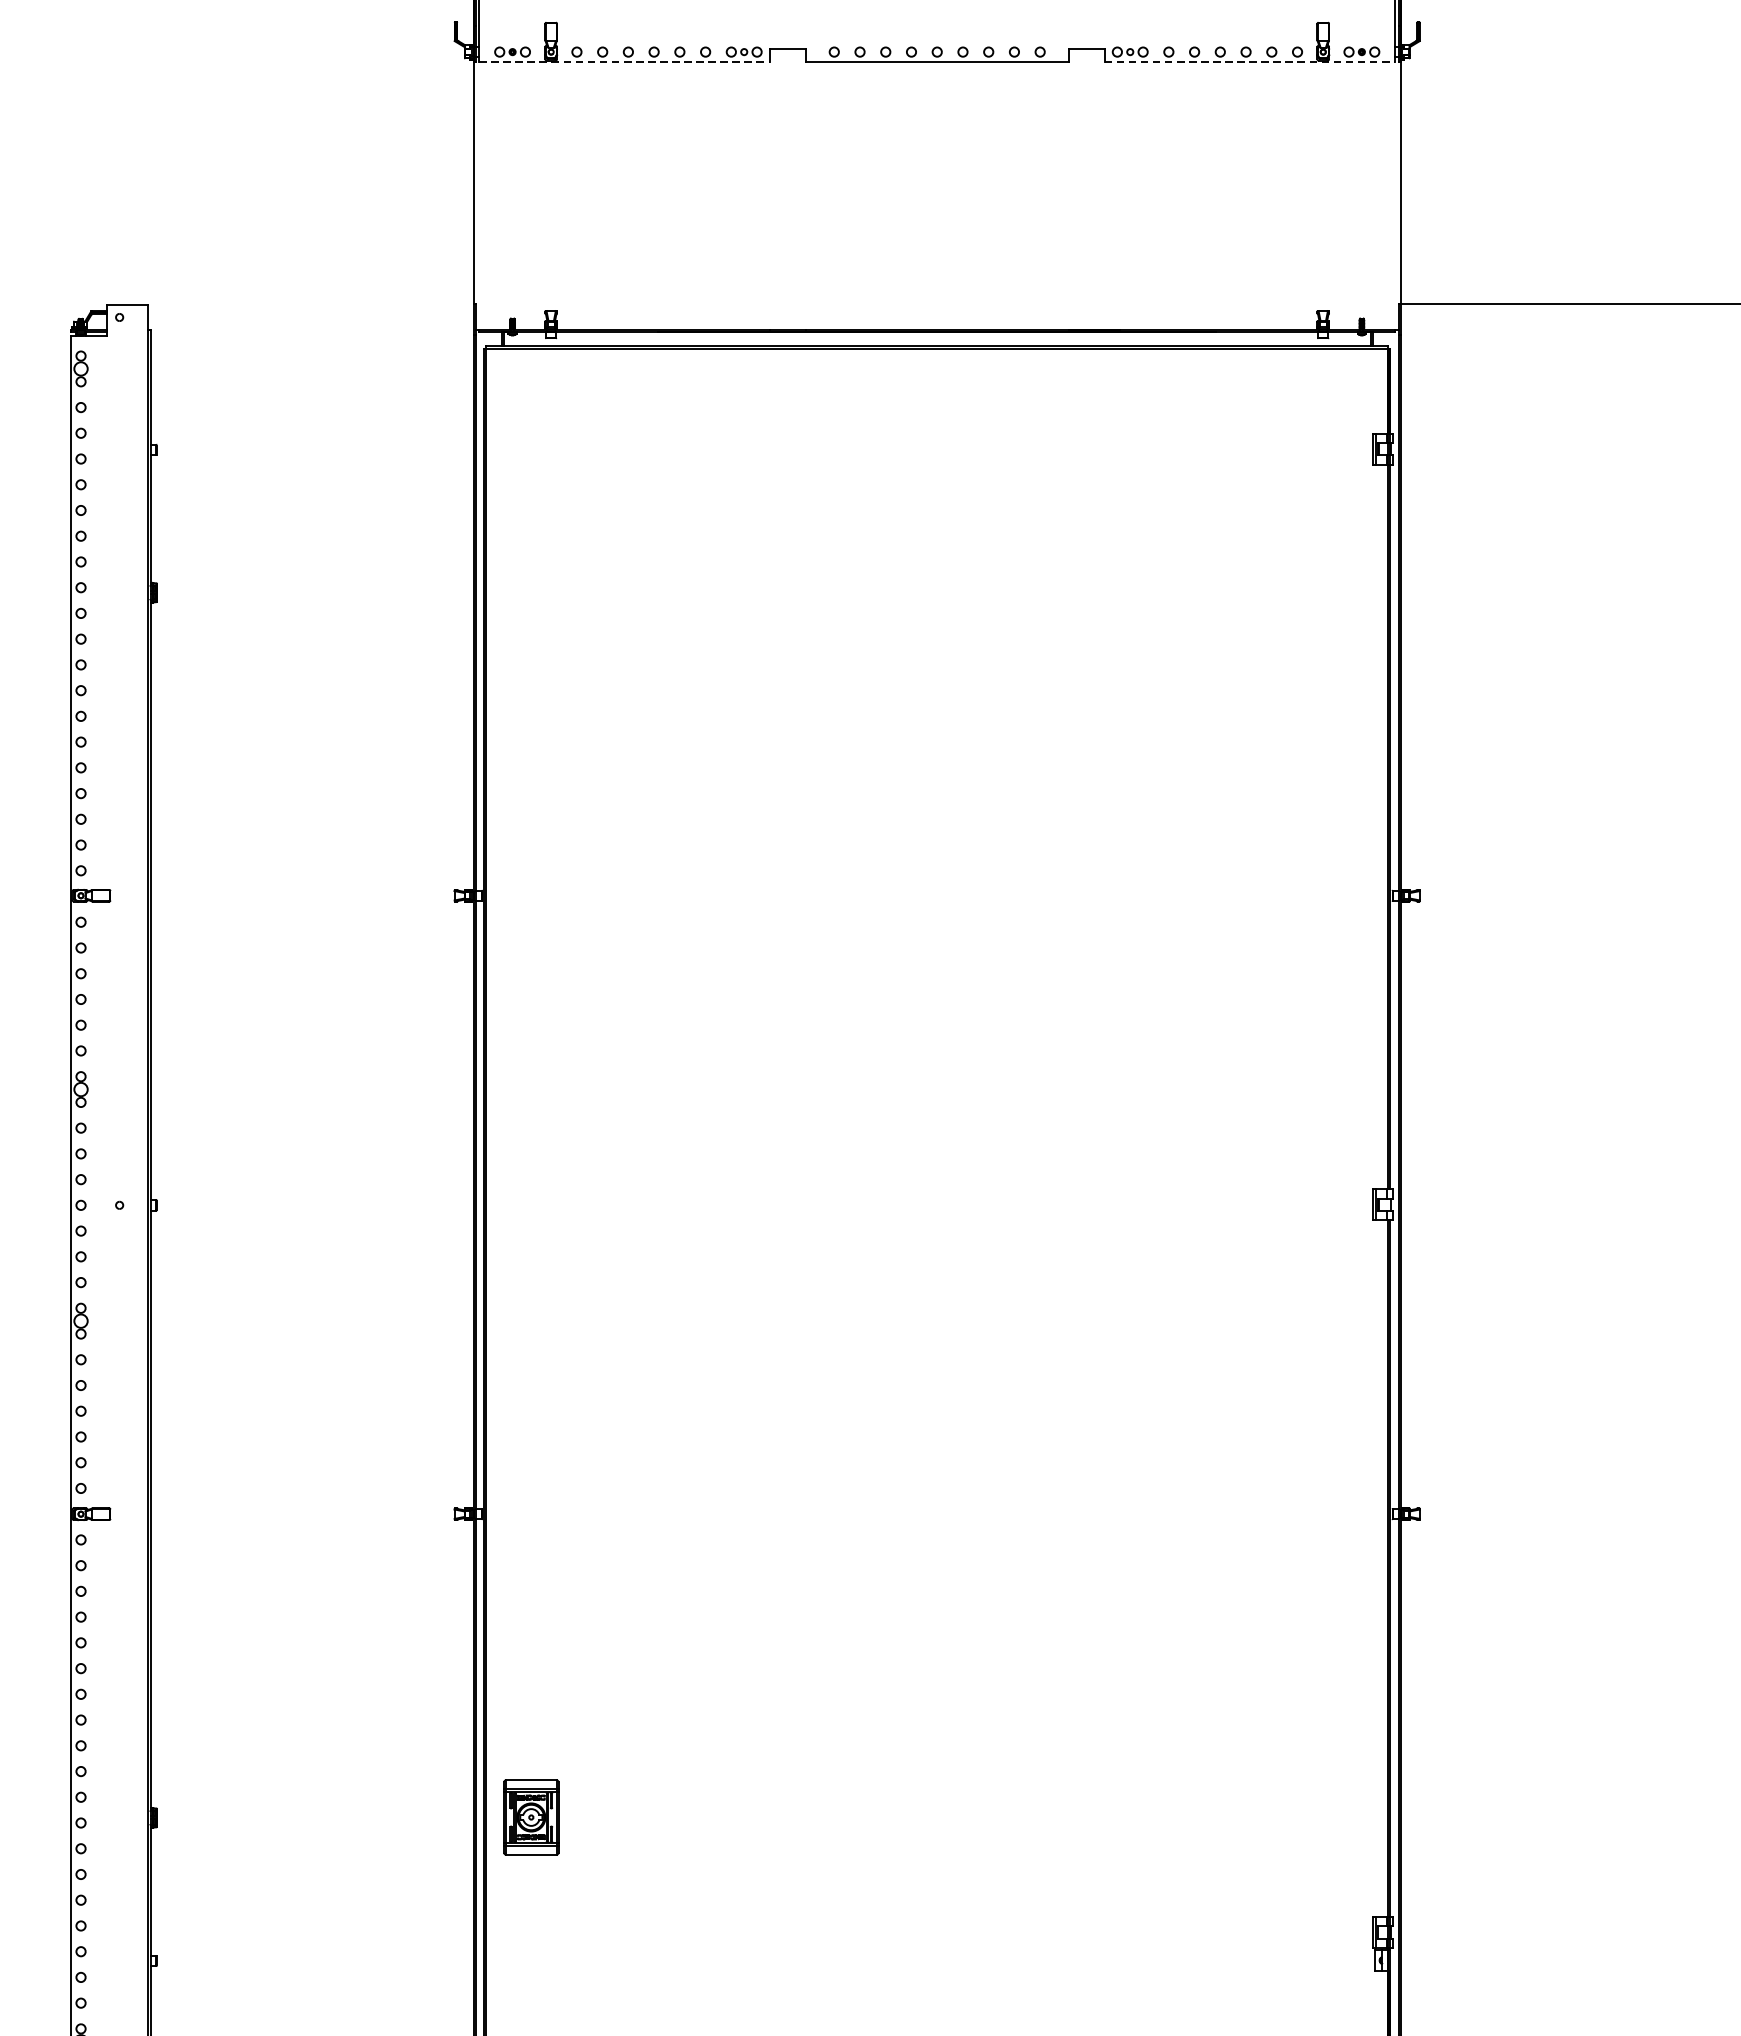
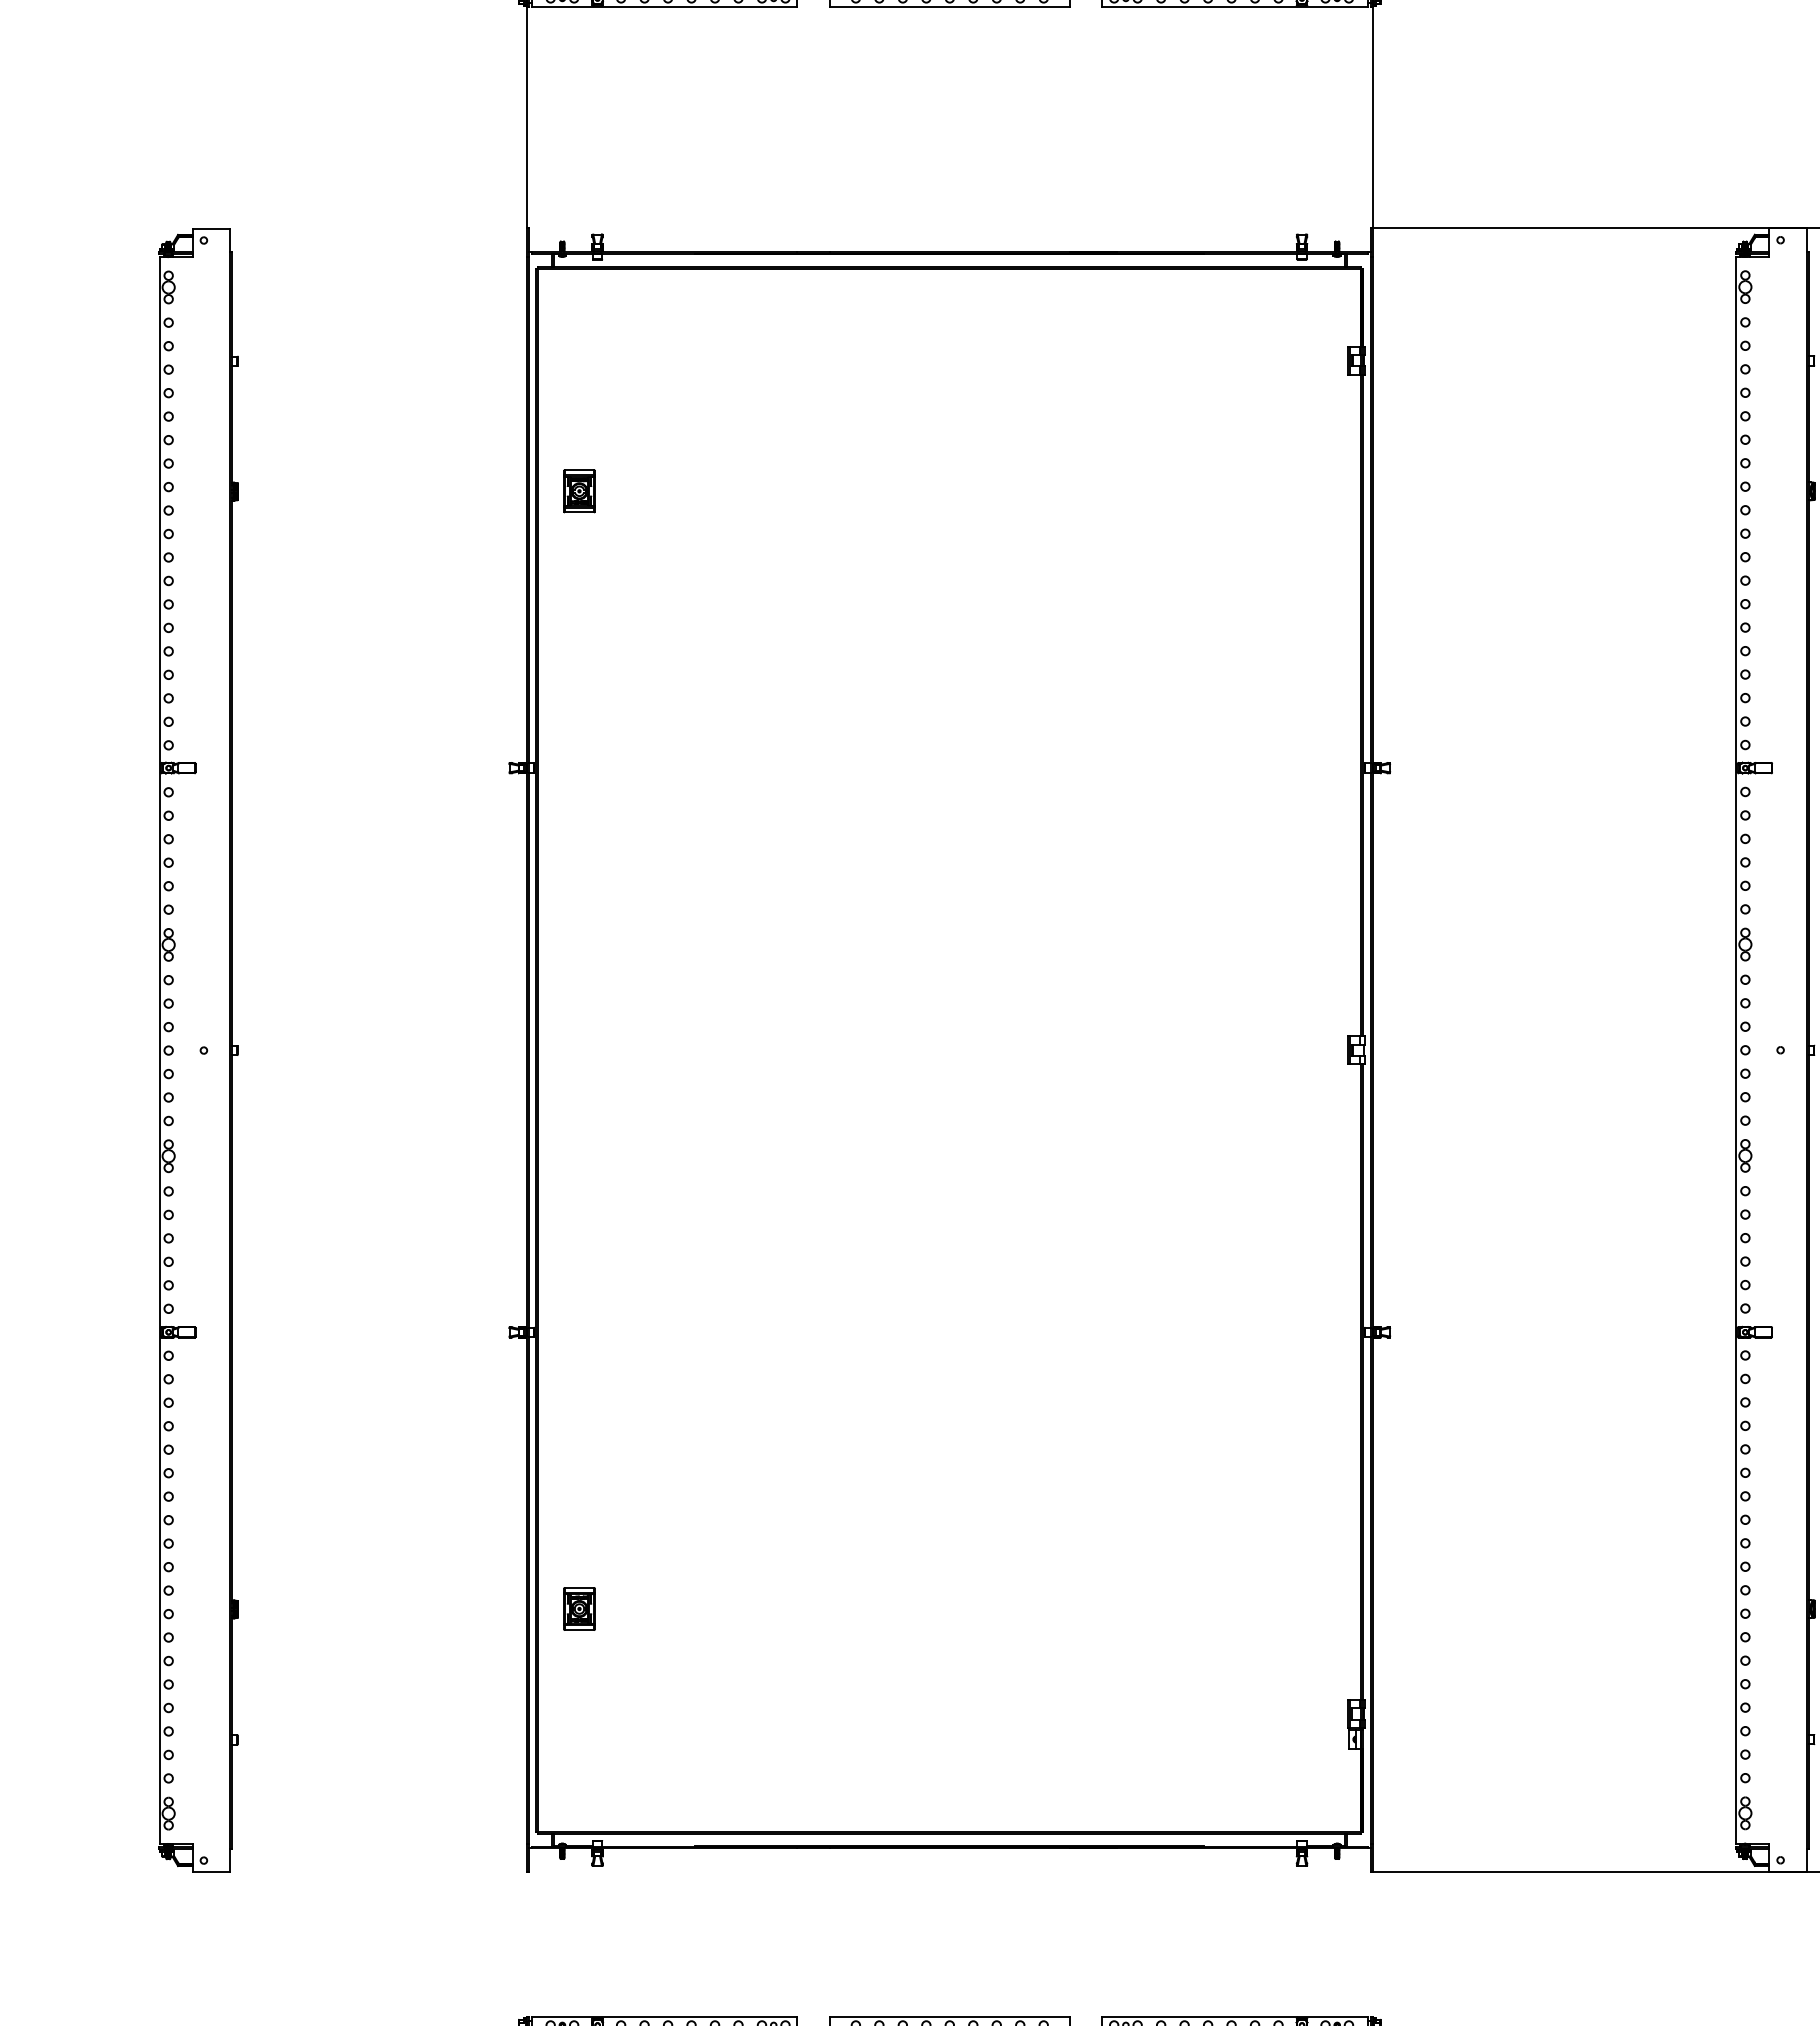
line: (624, 62) -> (664, 7), dashed -> solid
line: (1250, 62) -> (1235, 7), dashed -> solid
part: (531, 592) -> (579, 491), added
part: (531, 1816) -> (579, 1608), size x0.62

